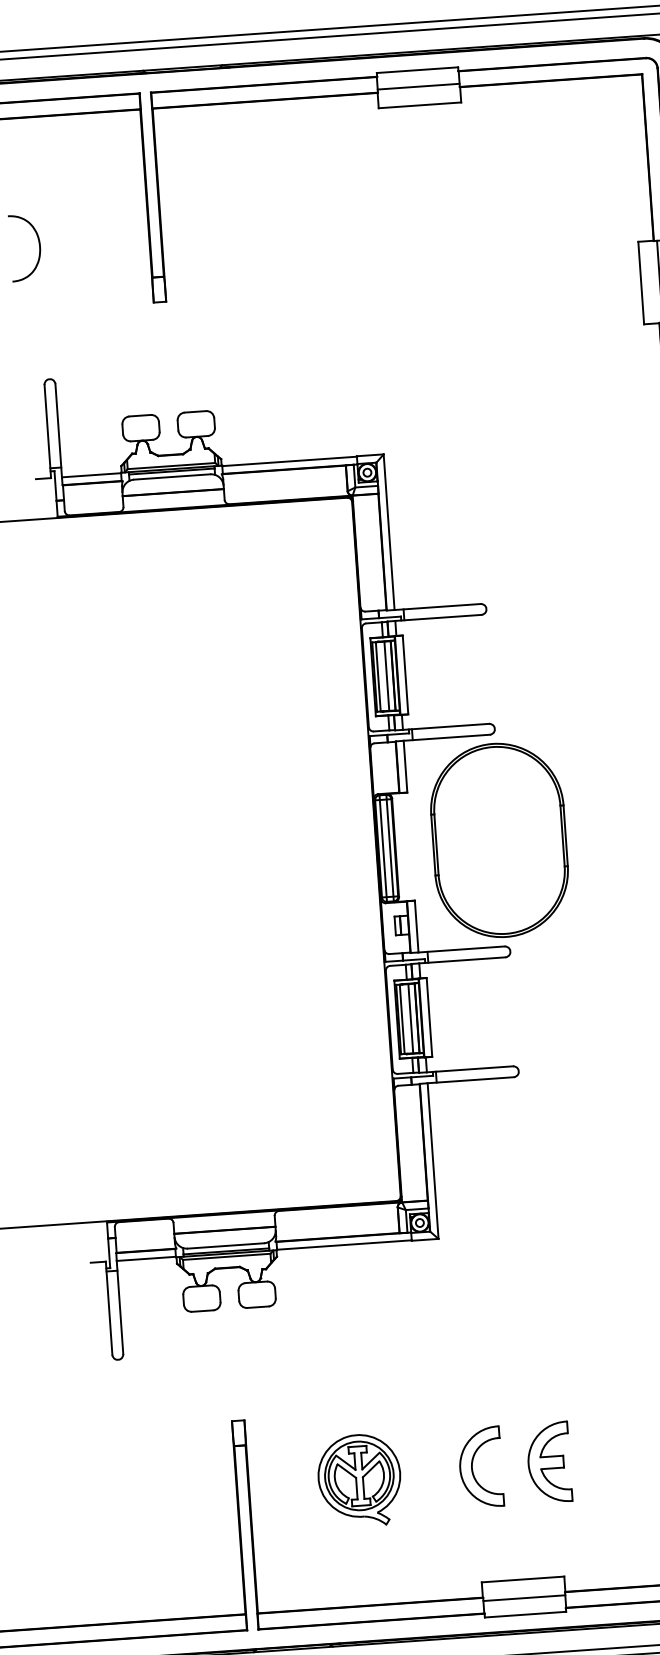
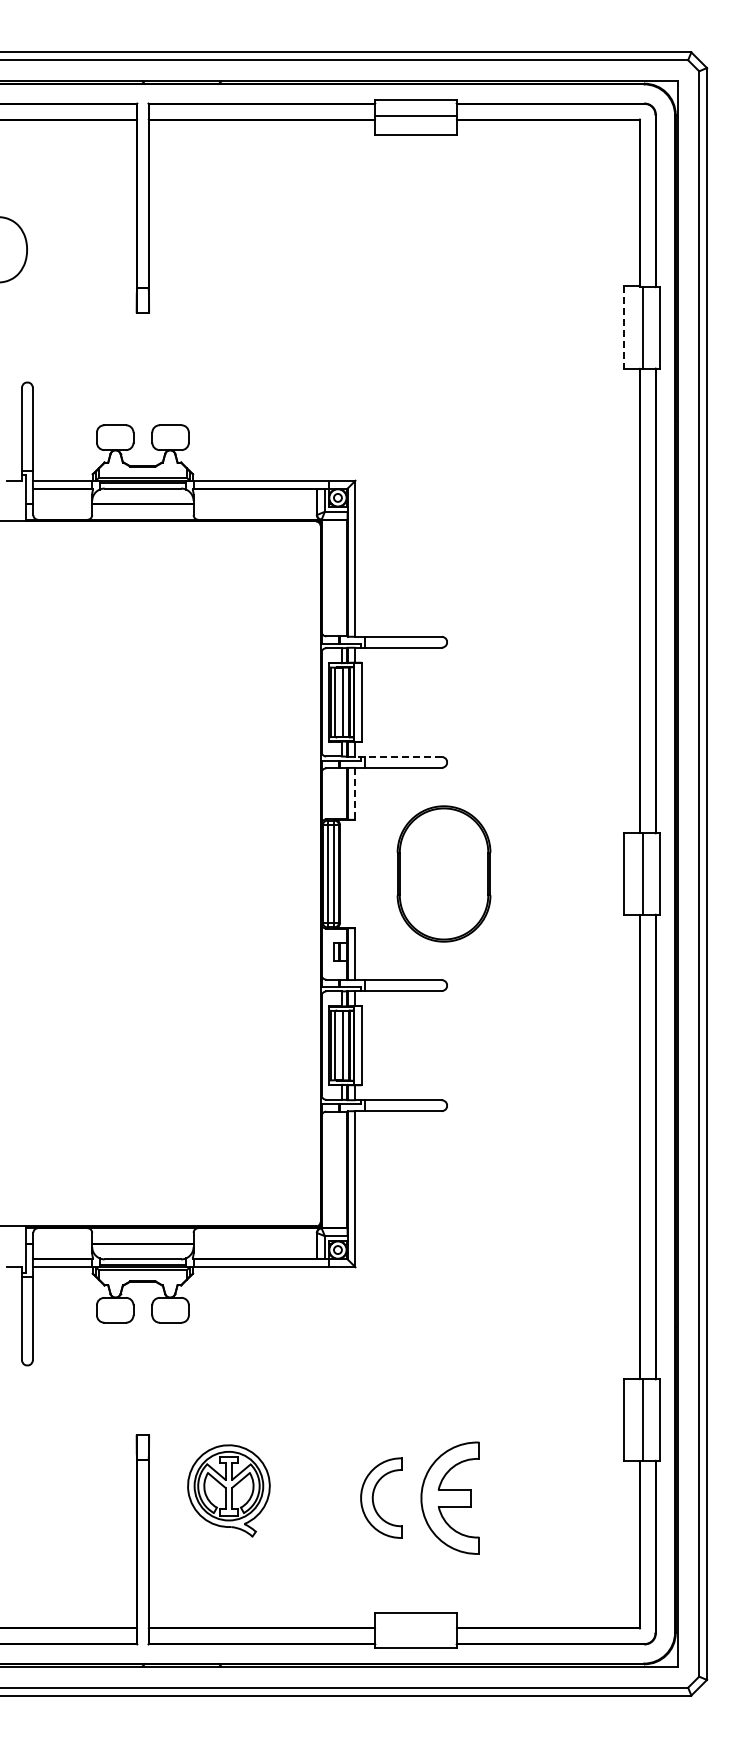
line: (641, 283) -> (624, 328), solid -> dashed
line: (445, 726) -> (398, 756), solid -> dashed
line: (405, 766) -> (355, 793), solid -> dashed
part: (498, 840) -> (443, 873), size x0.7
part: (548, 1462) -> (449, 1497), size x1.4
part: (359, 1480) -> (228, 1490), moved
line: (523, 1598) -> (415, 1631), removed

